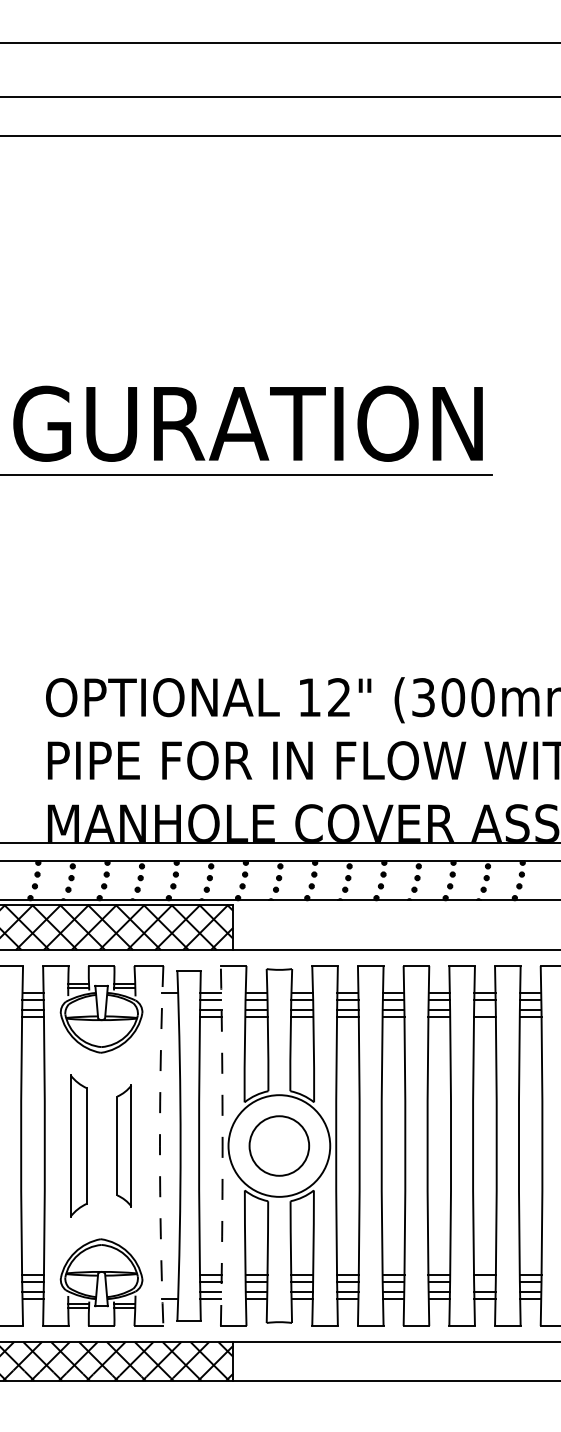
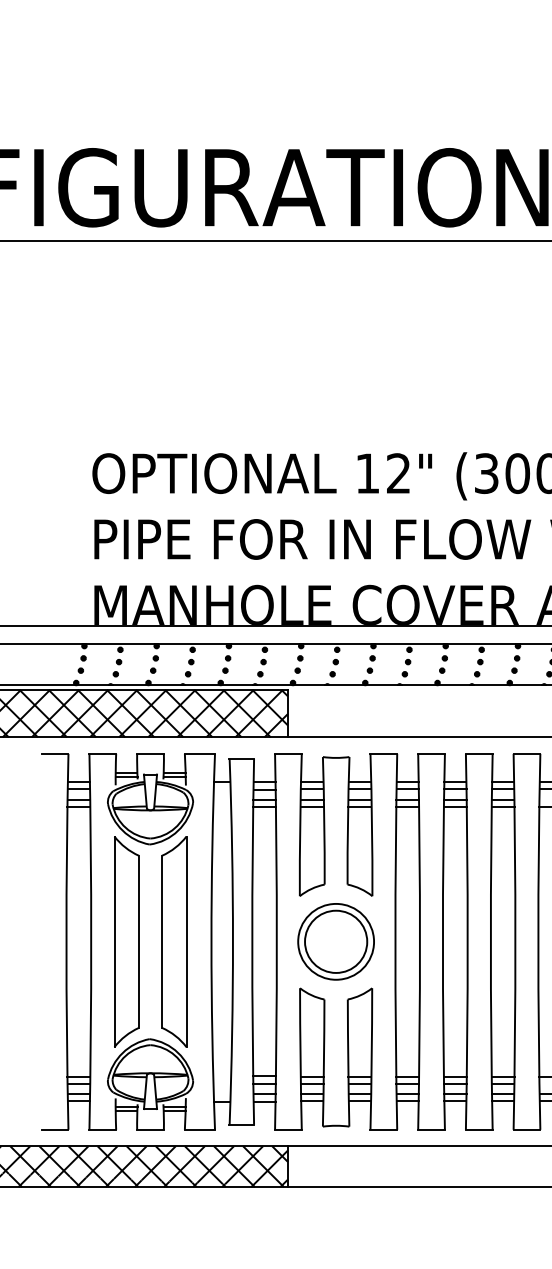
part: (78, 1145) -> (126, 941), size x1.43
part: (124, 1145) -> (174, 941), size x1.67
circle: (279, 1145) -> (336, 941), size x0.71
arc: (159, 1146) -> (210, 942), dashed -> solid
arc: (222, 1146) -> (276, 942), dashed -> solid

